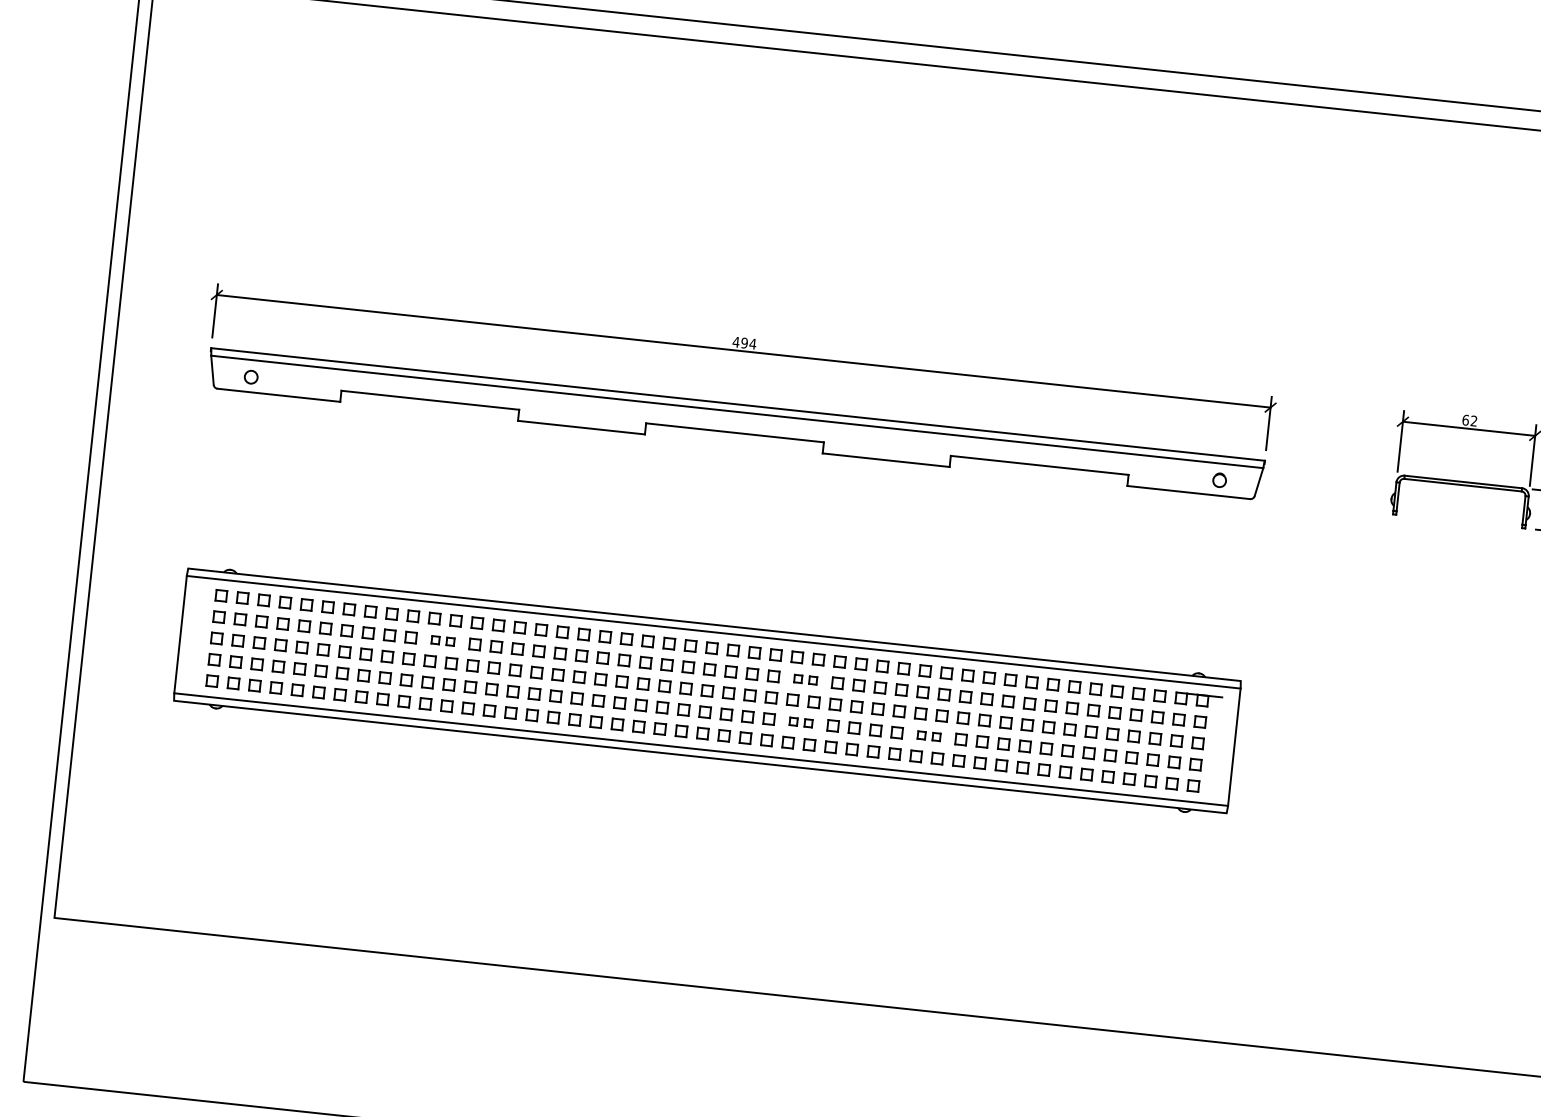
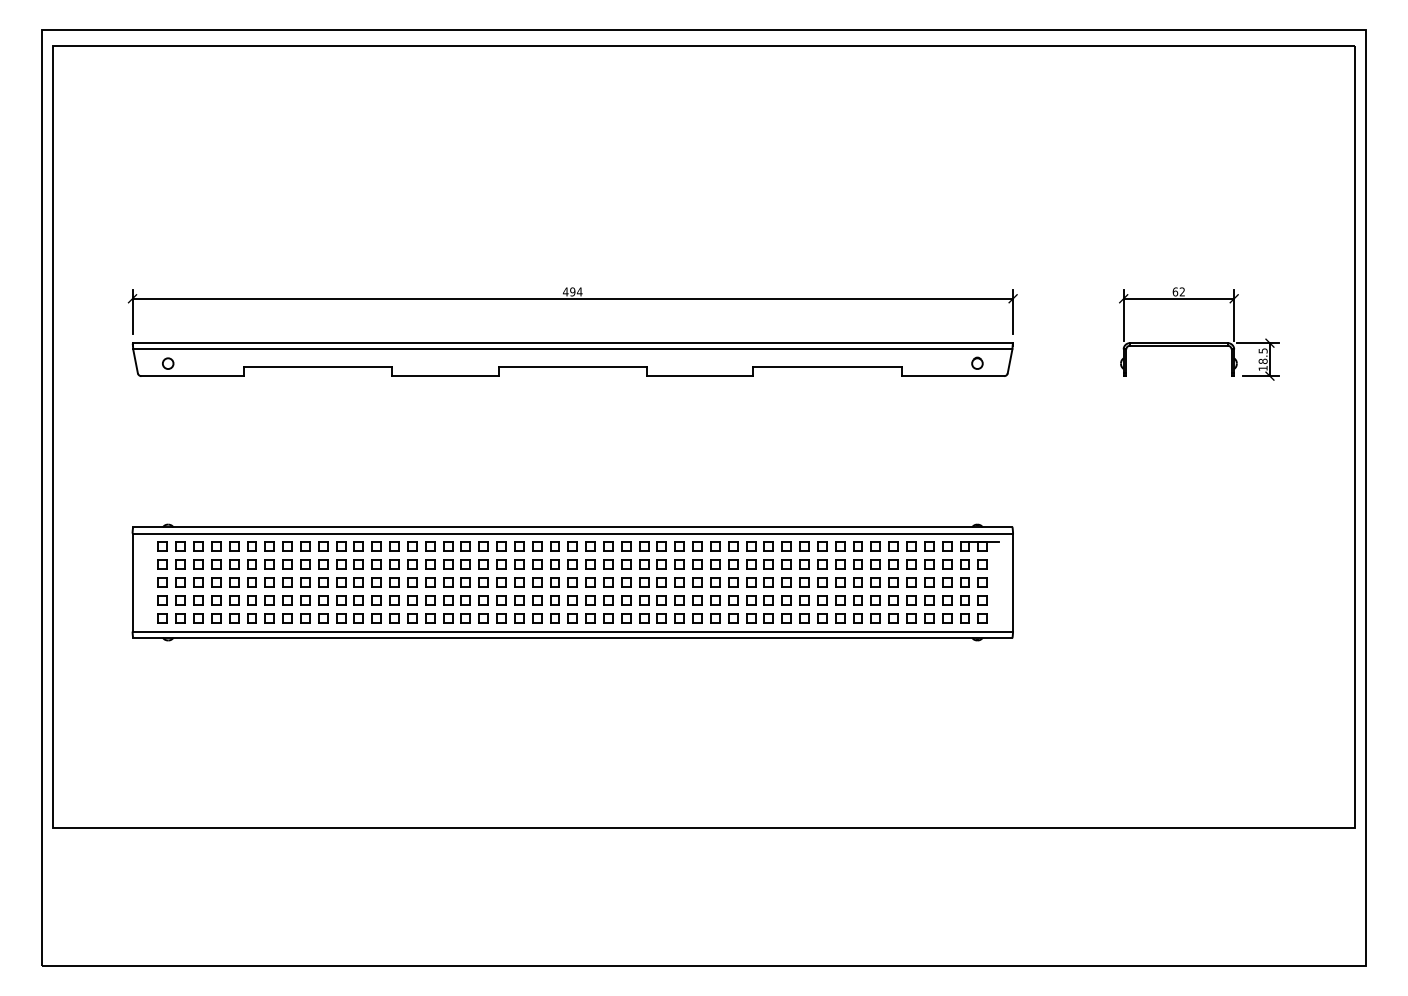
part: (442, 640) -> (349, 564), size x1.43
part: (805, 679) -> (652, 564), size x1.43
part: (800, 722) -> (652, 600), size x1.43
part: (928, 736) -> (759, 600), size x1.43

